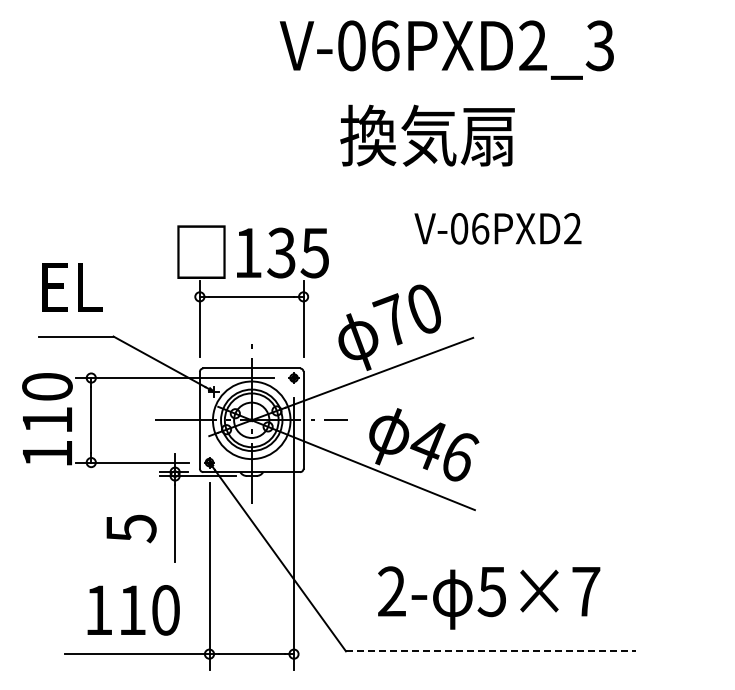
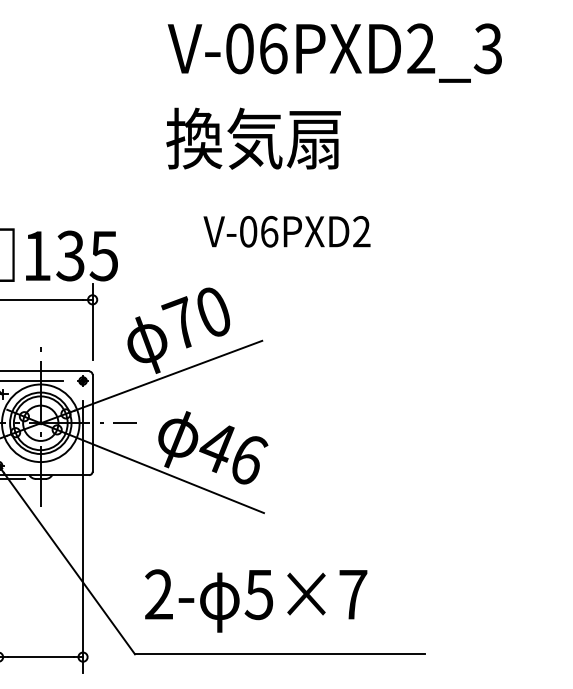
text: (446, 49) -> (334, 52), moved
text: (427, 135) -> (253, 138), moved
text: (489, 597) -> (256, 600), moved
line: (490, 651) -> (279, 654), dashed -> solid

